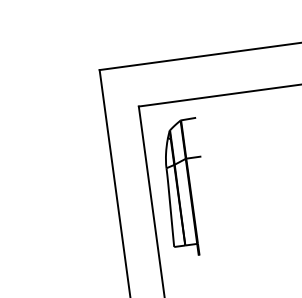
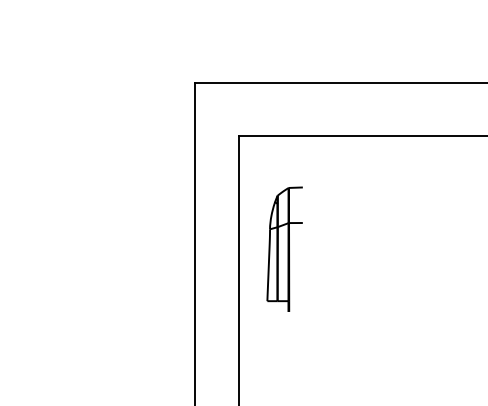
part: (185, 188) -> (284, 249), size x0.7

